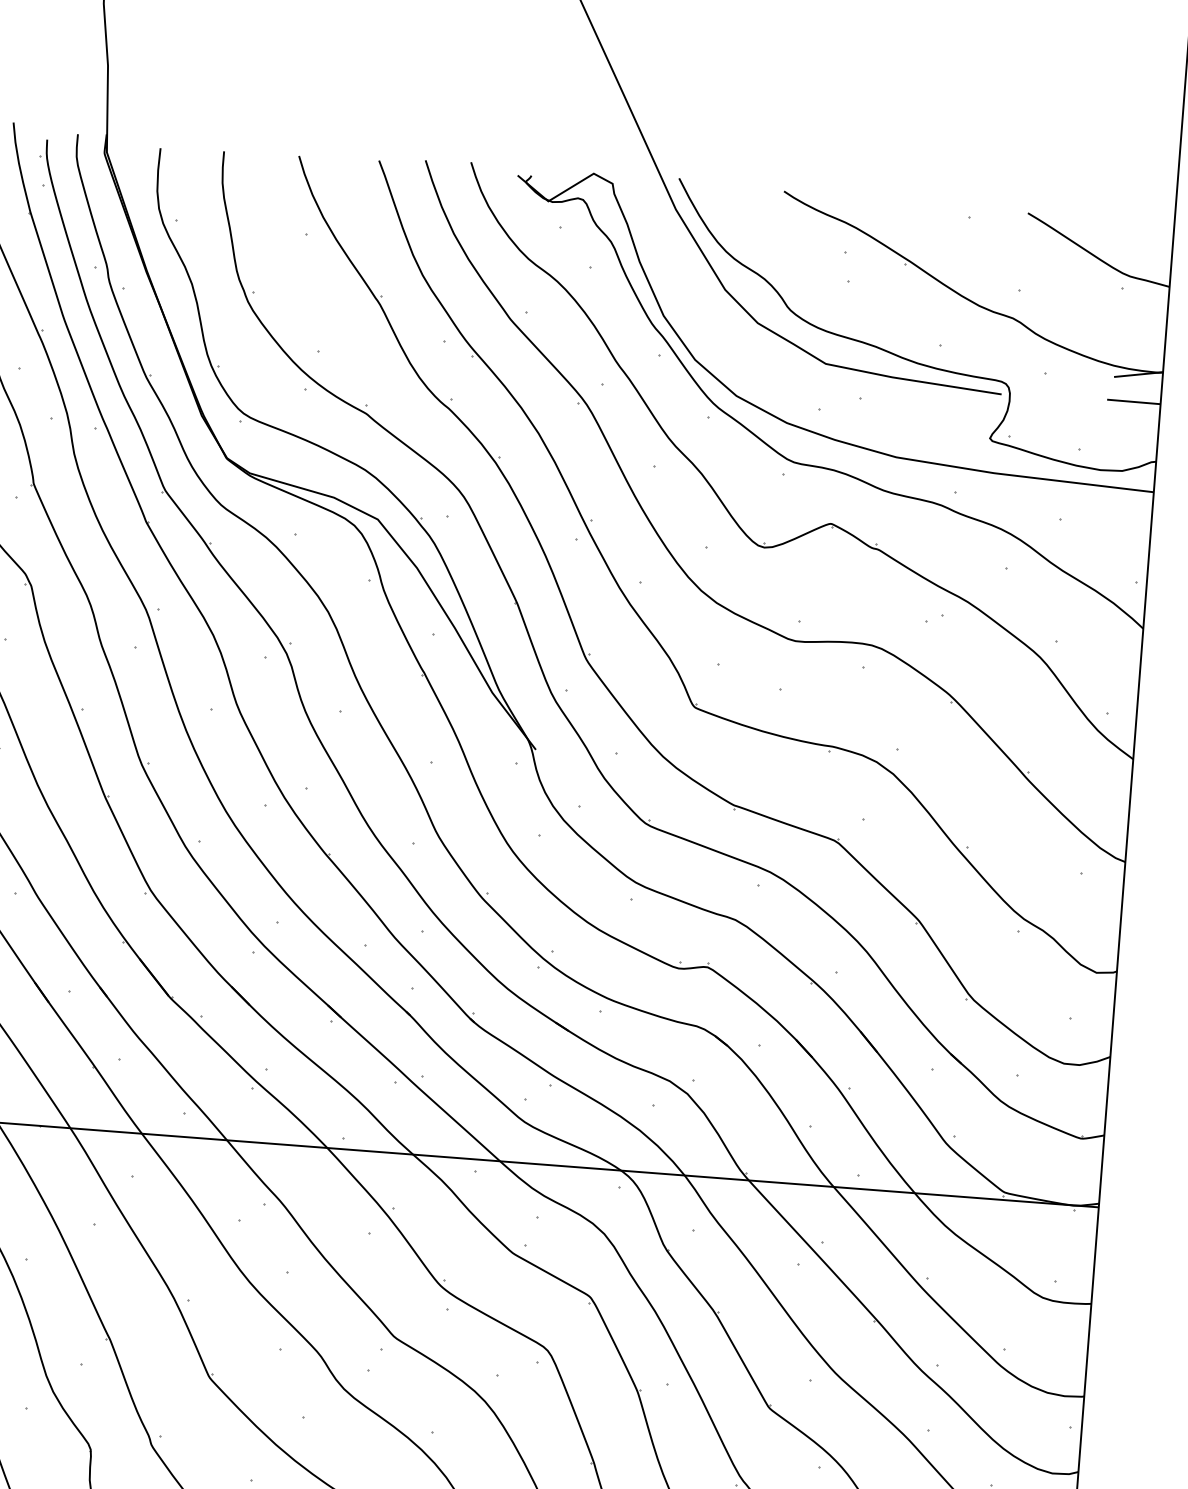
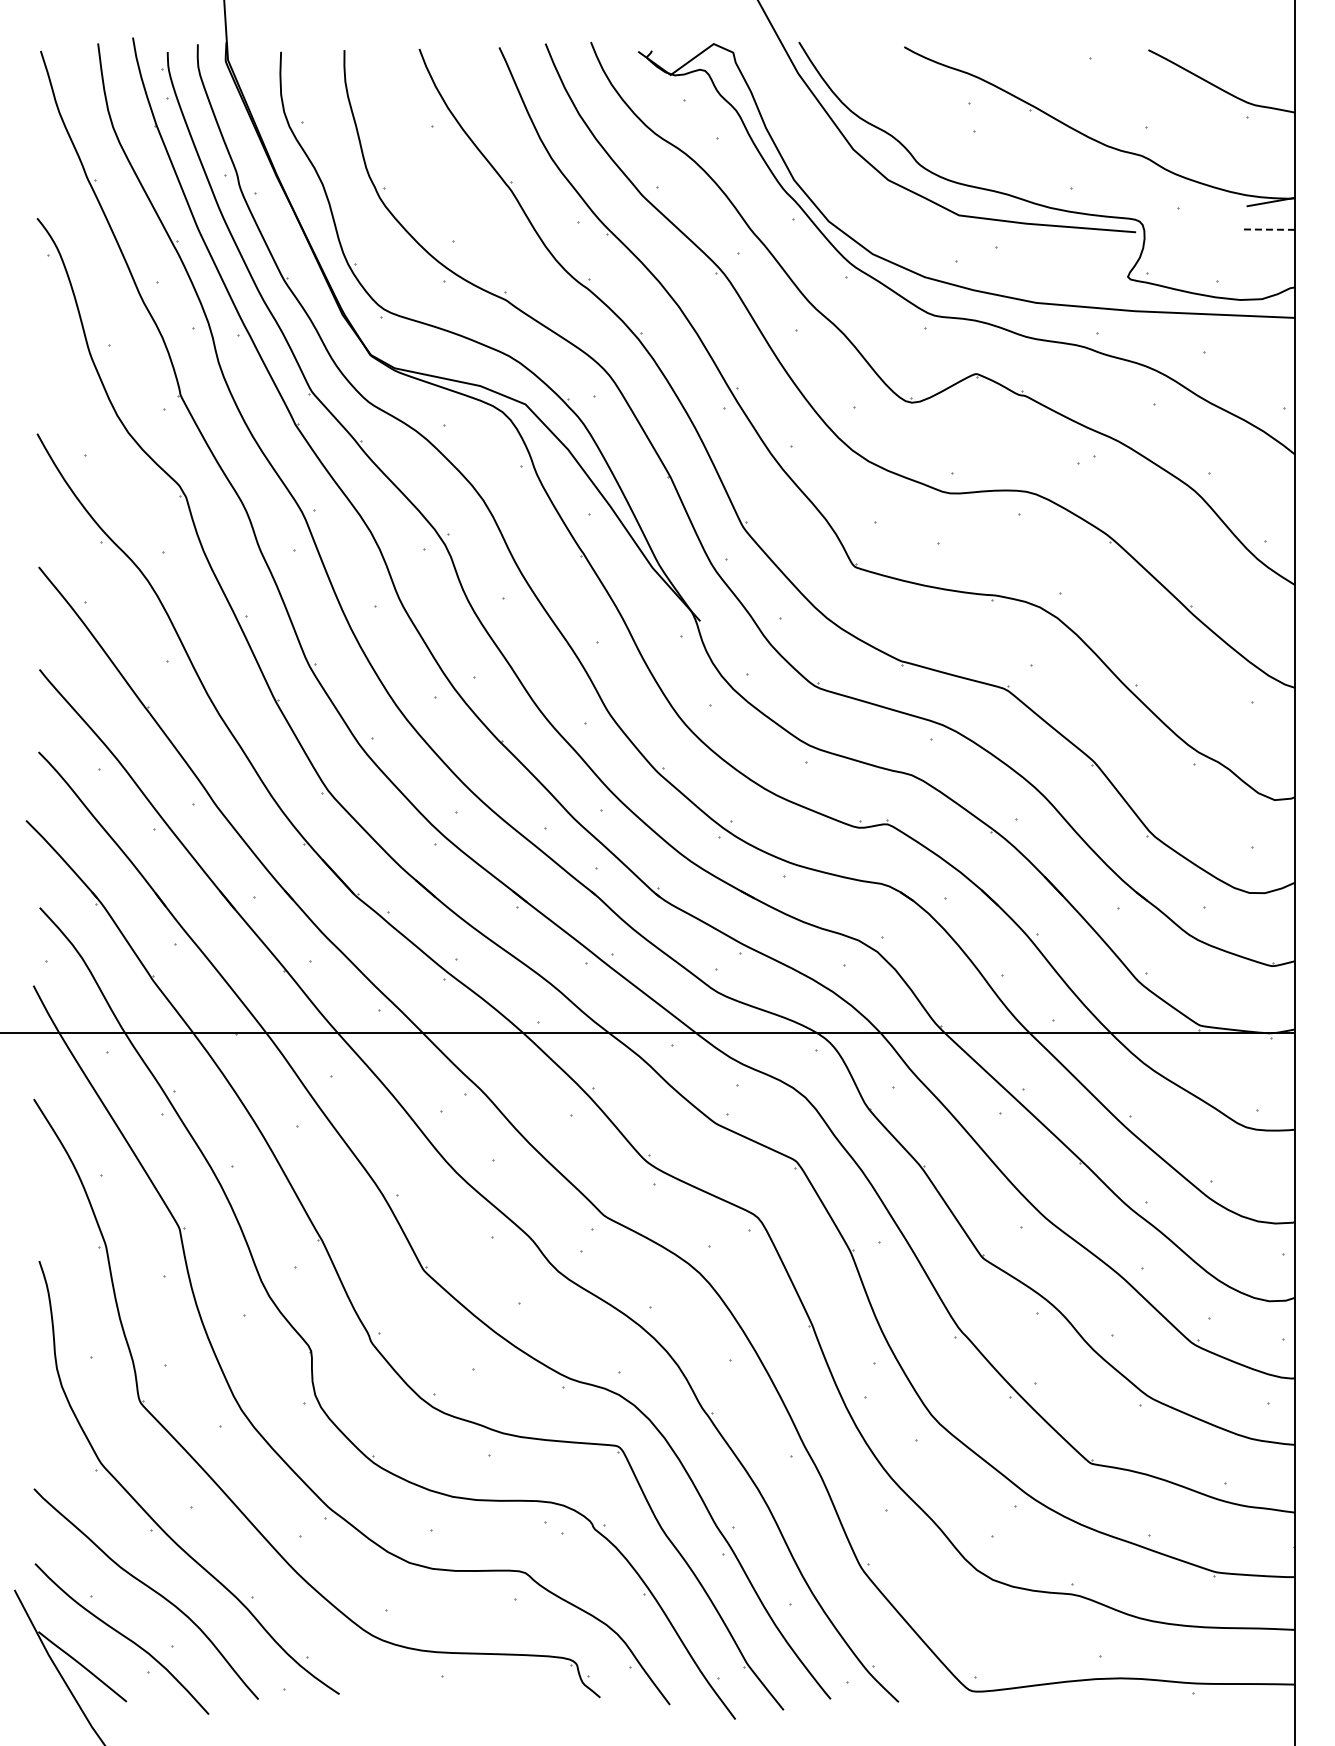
line: (1134, 401) -> (1268, 229), solid -> dashed

